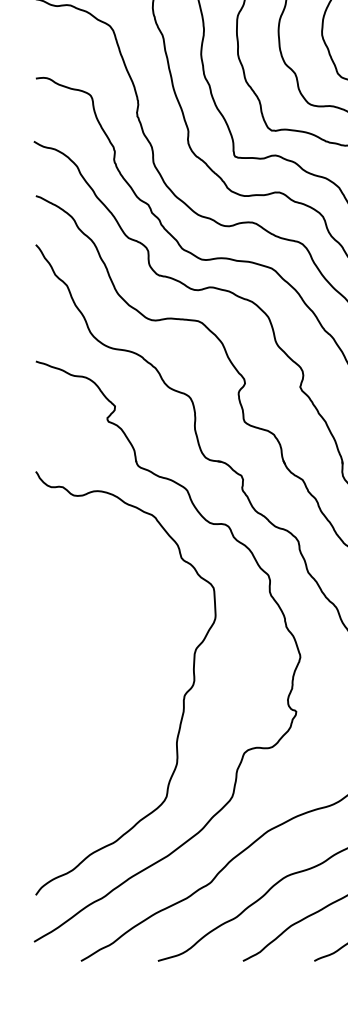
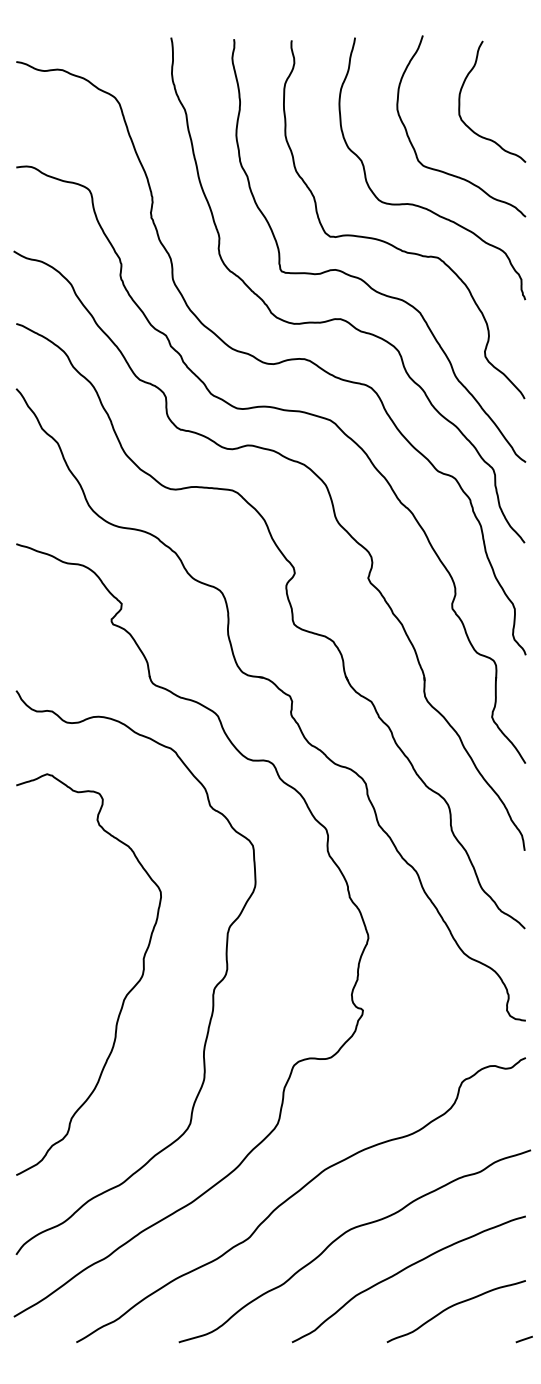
curve: (117, 700) -> (125, 995), added

